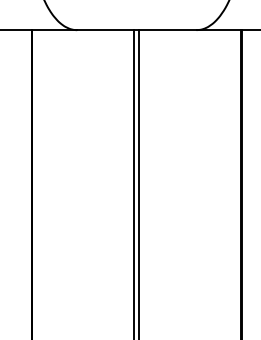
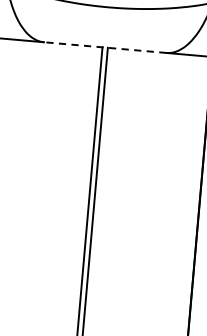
line: (136, 30) -> (104, 47), solid -> dashed

